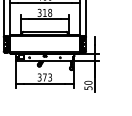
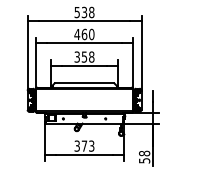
text: (44, 12) -> (84, 56), 318 -> 358
text: (88, 82) -> (144, 153), 50 -> 58

